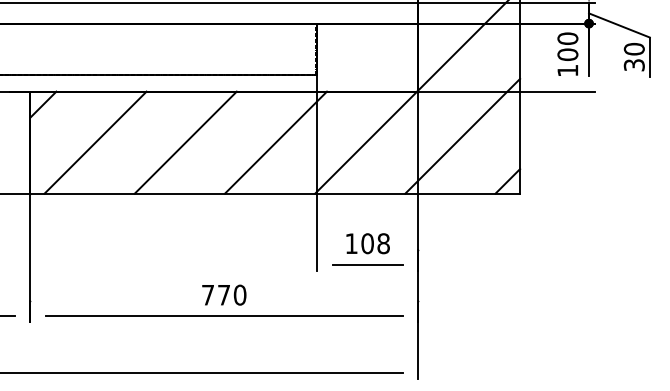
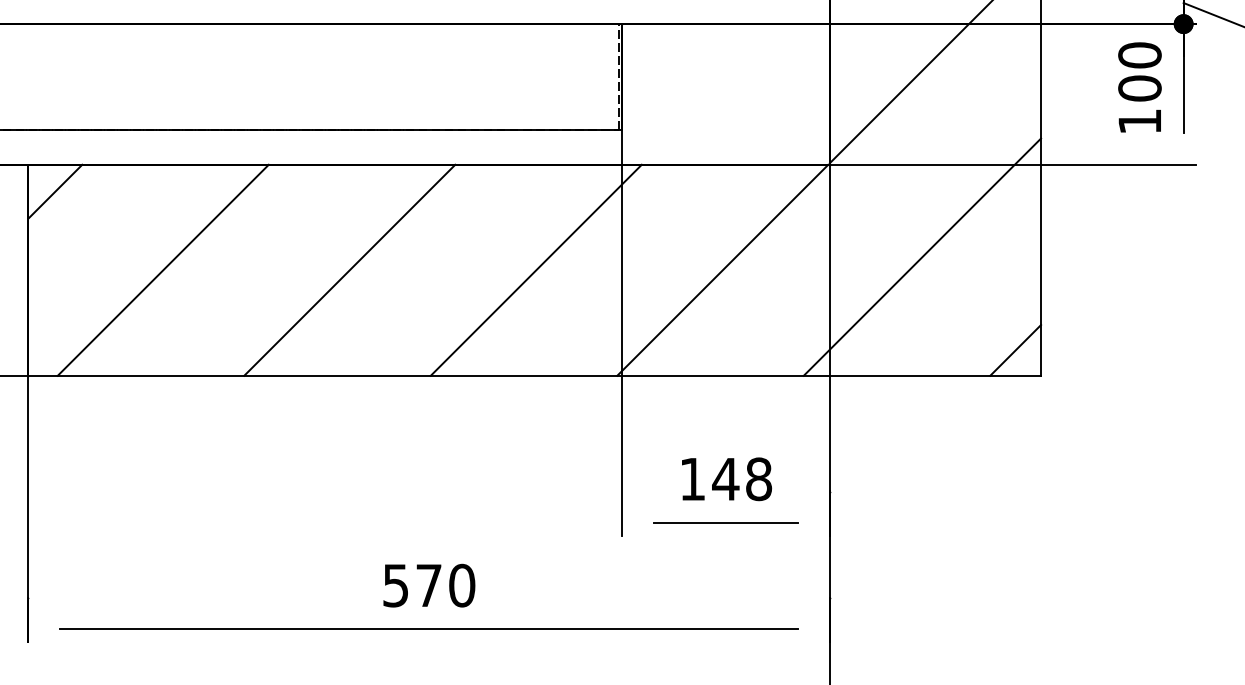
text: (367, 243) -> (725, 478), 108 -> 148
text: (207, 295) -> (394, 586), 770 -> 570

